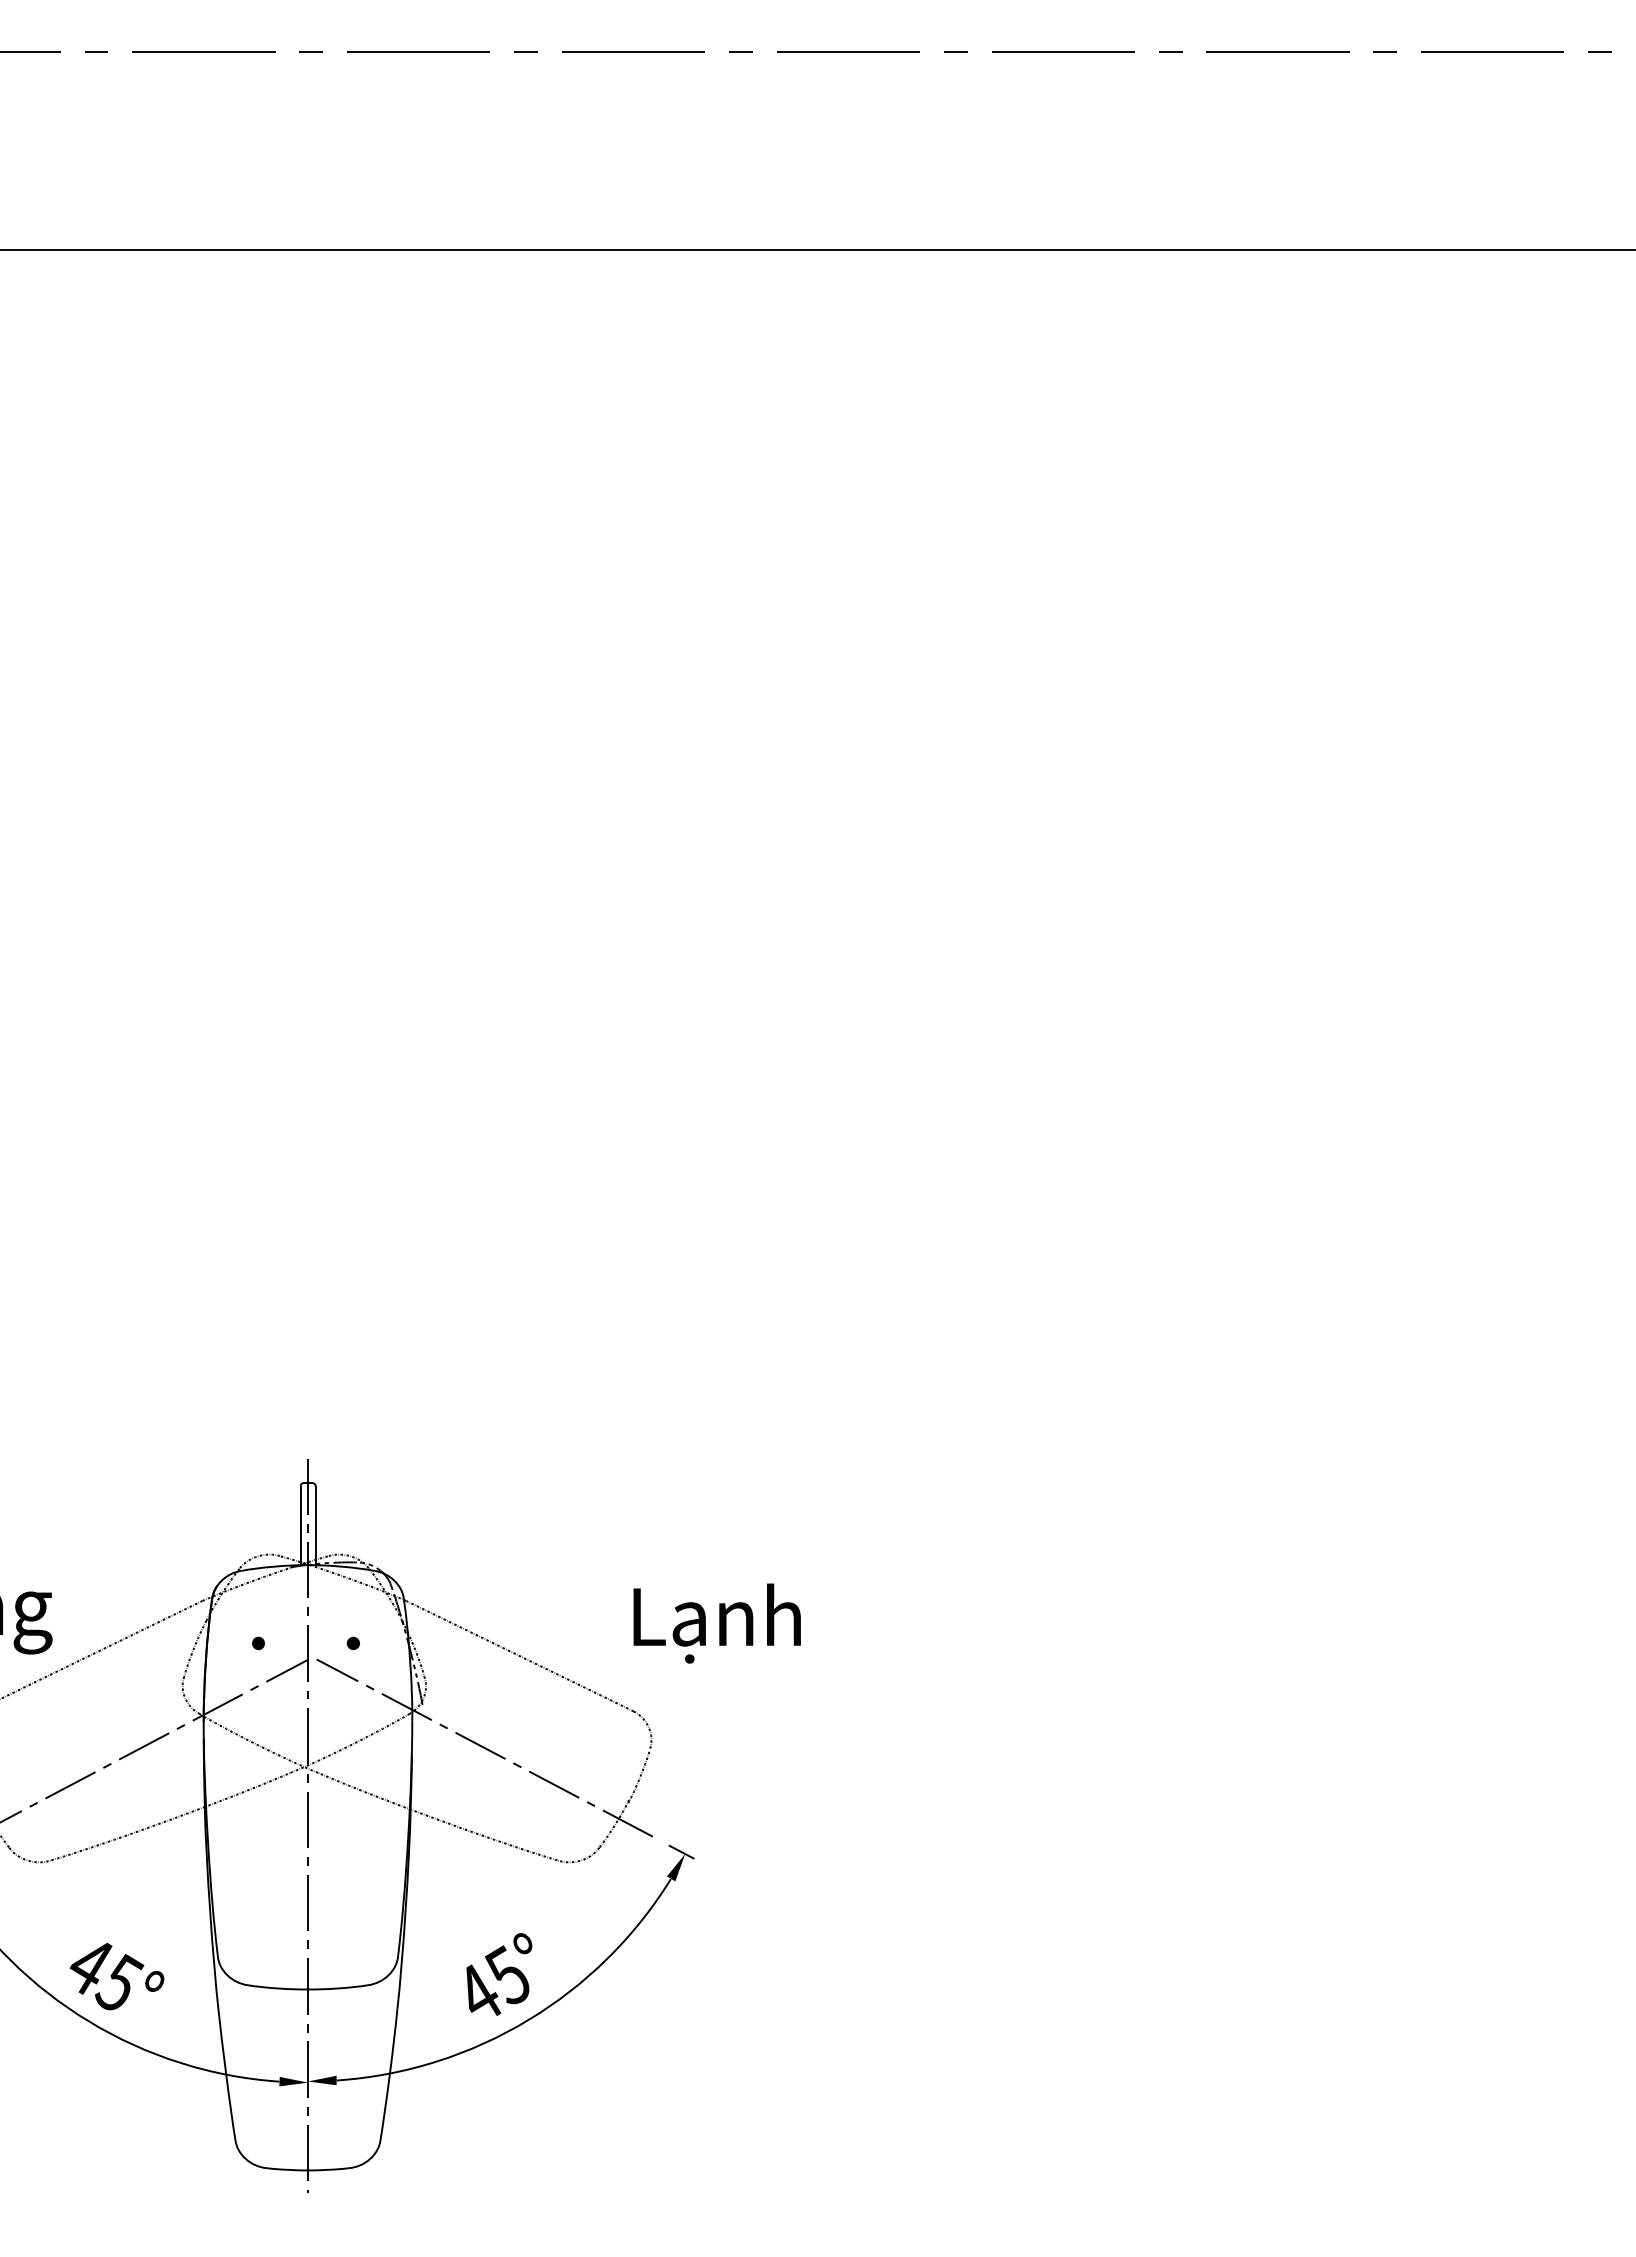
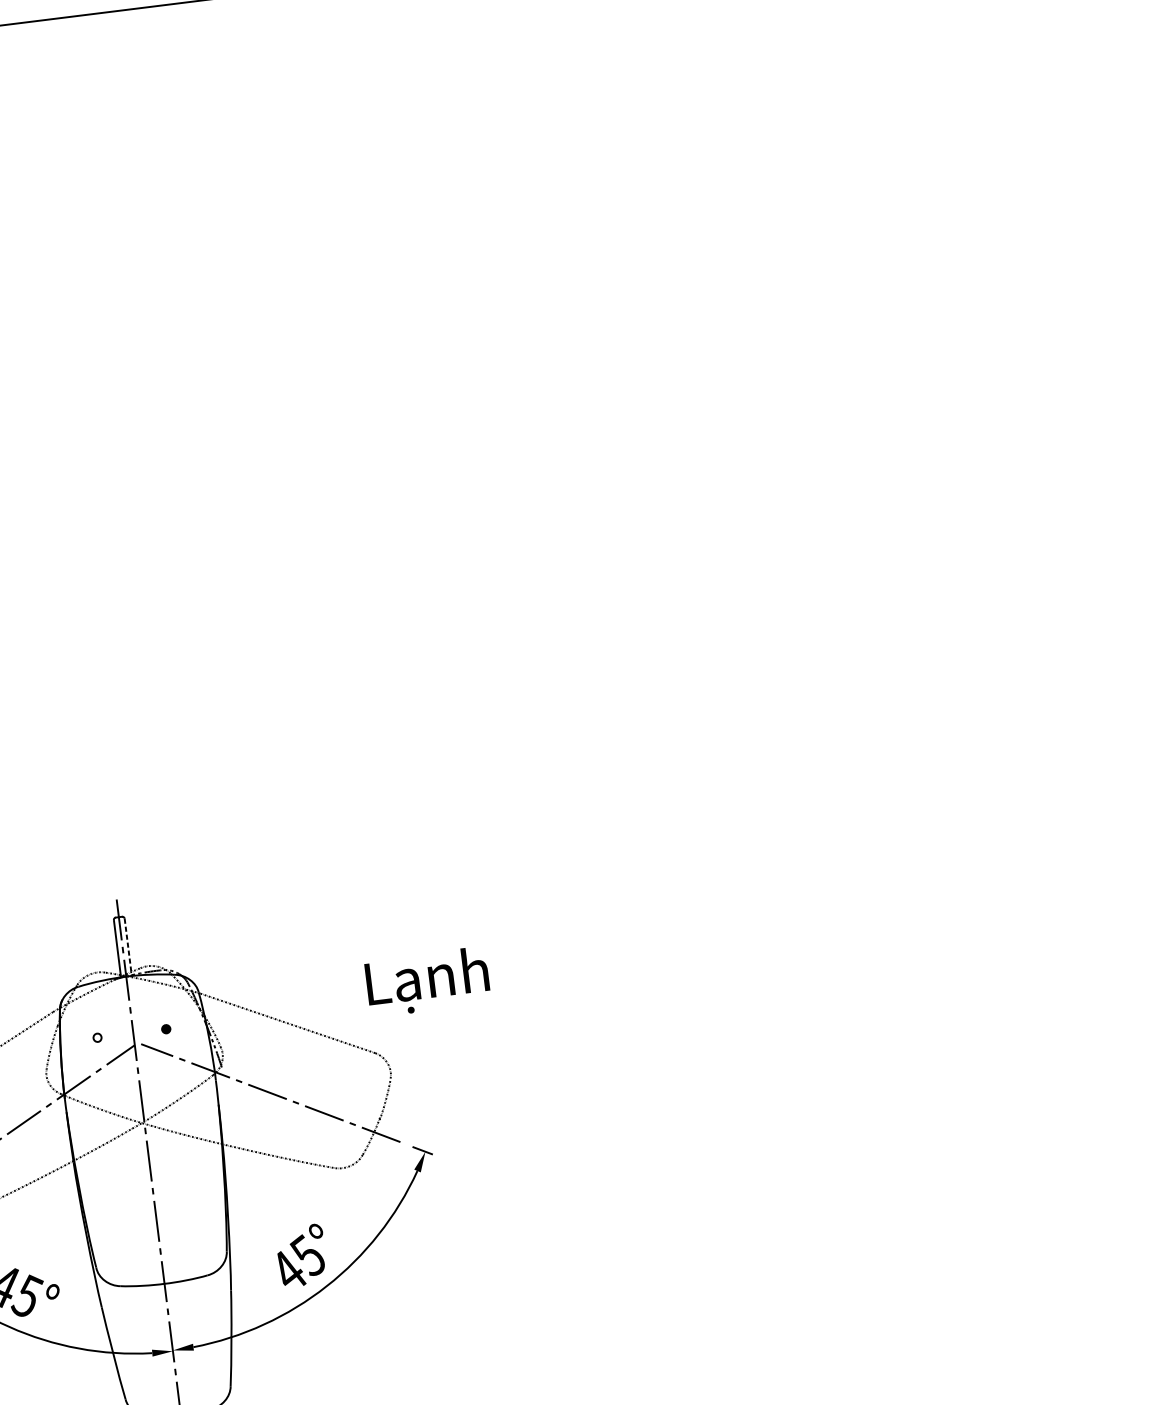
line: (315, 1526) -> (128, 947), solid -> dashed
fill: (258, 1643) -> (97, 1037), removed

